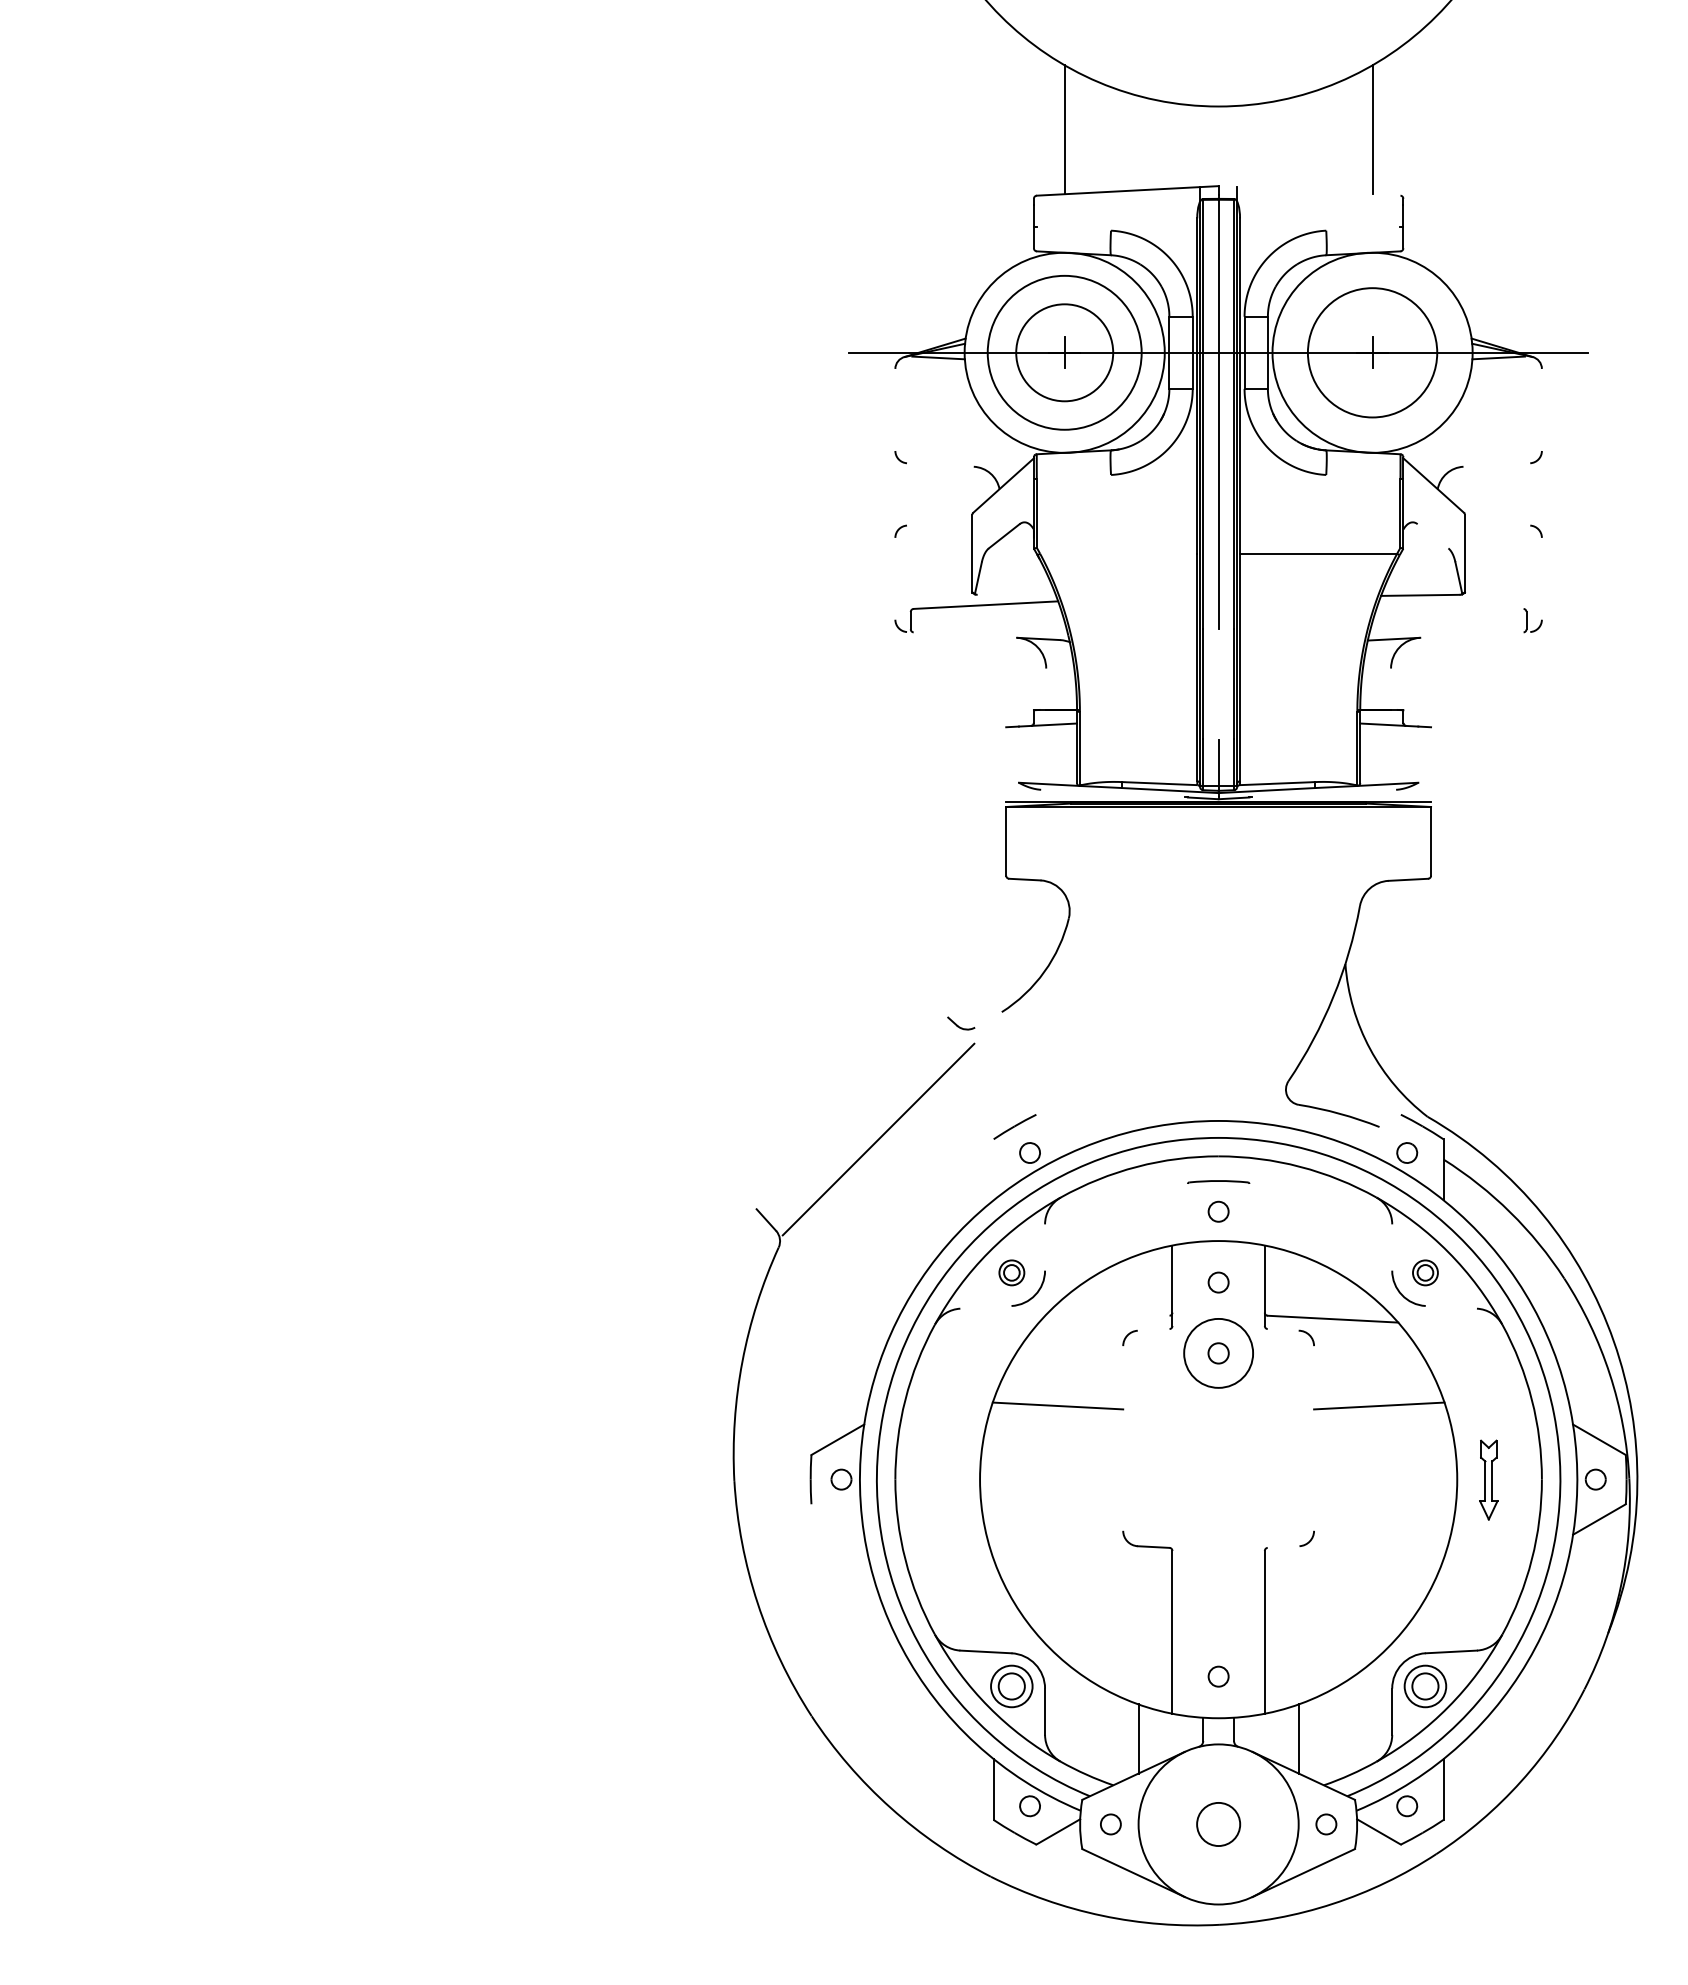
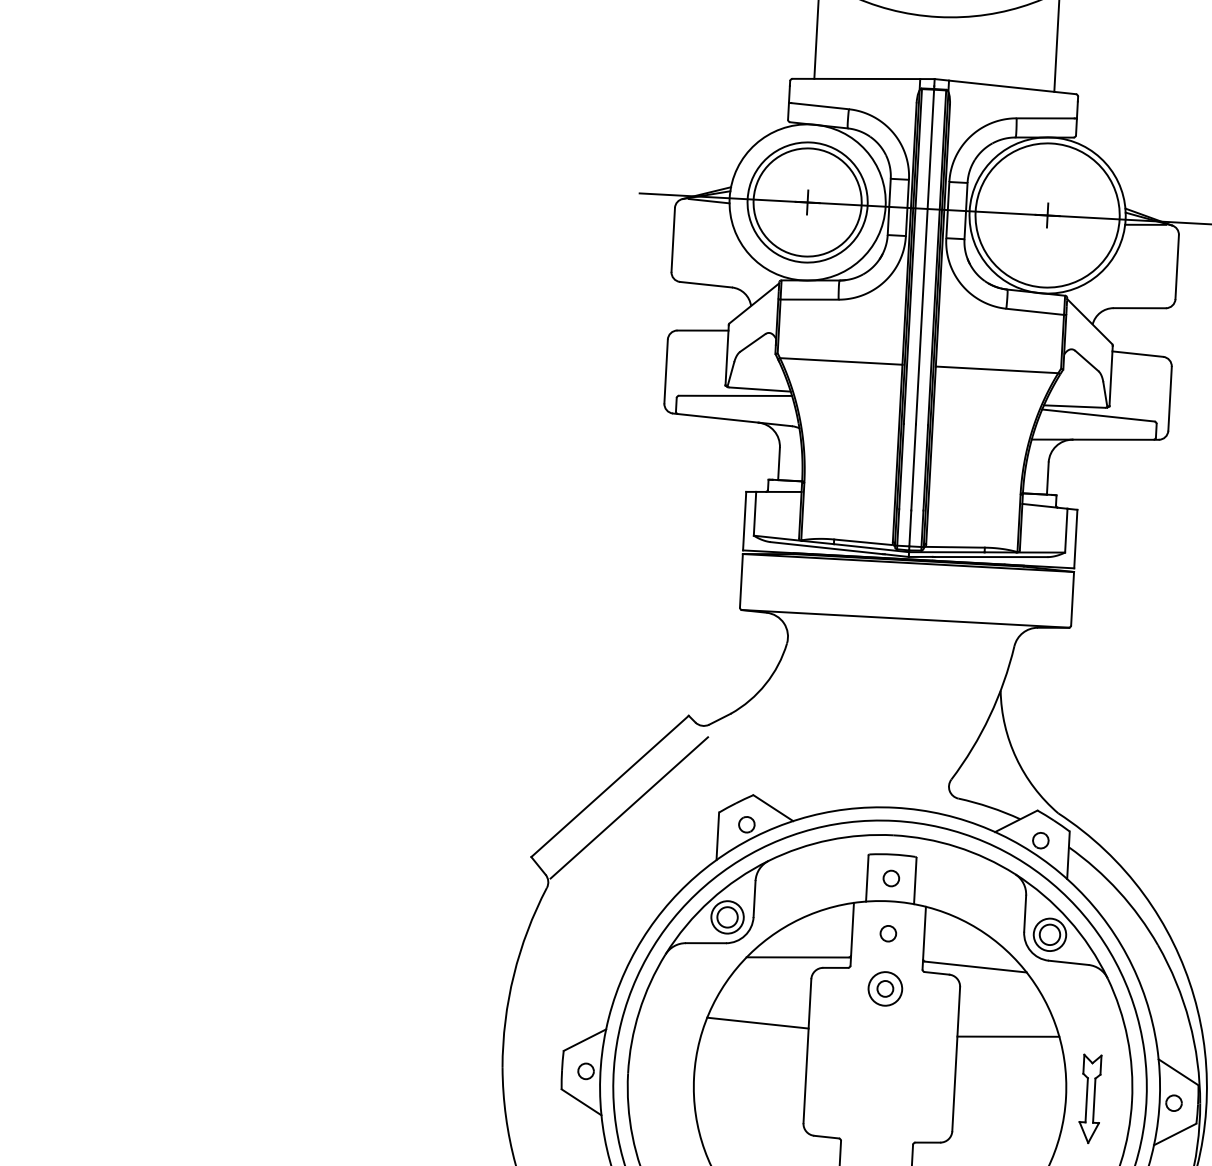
line: (1309, 190) -> (1005, 86), added
line: (1073, 228) -> (819, 105), added
line: (1363, 228) -> (1045, 118), added
circle: (1064, 352) -> (807, 202), size x1.43
circle: (1372, 352) -> (1047, 215), size x1.43
line: (895, 409) -> (673, 239), added
line: (1541, 409) -> (1176, 266), added
line: (940, 464) -> (706, 284), added
line: (1496, 464) -> (1139, 307), added
line: (1073, 476) -> (809, 299), added
line: (1363, 476) -> (1035, 311), added
line: (939, 523) -> (702, 330), added
line: (1497, 523) -> (1137, 353), added
line: (1432, 536) -> (1086, 361), added
line: (1118, 553) -> (841, 361), added
line: (895, 578) -> (666, 371), added
line: (1541, 578) -> (1169, 398), added
line: (1016, 594) -> (759, 388), added
line: (1451, 604) -> (1098, 415), added
line: (962, 634) -> (716, 417), added
line: (1475, 634) -> (1115, 439), added
line: (1218, 684) -> (913, 467), added
line: (1046, 688) -> (779, 463), added
line: (1391, 688) -> (1048, 477), added
line: (1018, 754) -> (754, 513), added
line: (1418, 754) -> (1066, 530), added
line: (1006, 764) -> (744, 520), added
line: (1431, 764) -> (1076, 538), added
line: (1113, 793) -> (827, 548), added
line: (1324, 793) -> (991, 556), added
line: (1218, 878) -> (905, 618), added
line: (988, 1019) -> (720, 718), added
line: (852, 1113) -> (610, 786), added
line: (1062, 1129) -> (773, 807), added
line: (1374, 1129) -> (1016, 820), added
line: (993, 1169) -> (717, 836), added
line: (1187, 1213) -> (867, 878), added
line: (1249, 1213) -> (915, 881), added
line: (1045, 1247) -> (754, 899), added
line: (1392, 1247) -> (1025, 913), added
part: (1011, 1272) -> (727, 917), size x1.67
part: (1425, 1272) -> (1050, 934), size x1.67
line: (985, 1307) -> (705, 943), added
line: (1450, 1307) -> (1068, 962), added
line: (1104, 1318) -> (797, 956), added
line: (1153, 1329) -> (835, 967), added
line: (1283, 1329) -> (936, 973), added
circle: (1218, 1352) -> (885, 988), size x0.62
line: (1123, 1438) -> (807, 1051), added
line: (1314, 1438) -> (956, 1059), added
part: (1488, 1479) -> (1090, 1098), size x1.43
line: (837, 1519) -> (581, 1102), added
line: (1283, 1546) -> (927, 1142), added

